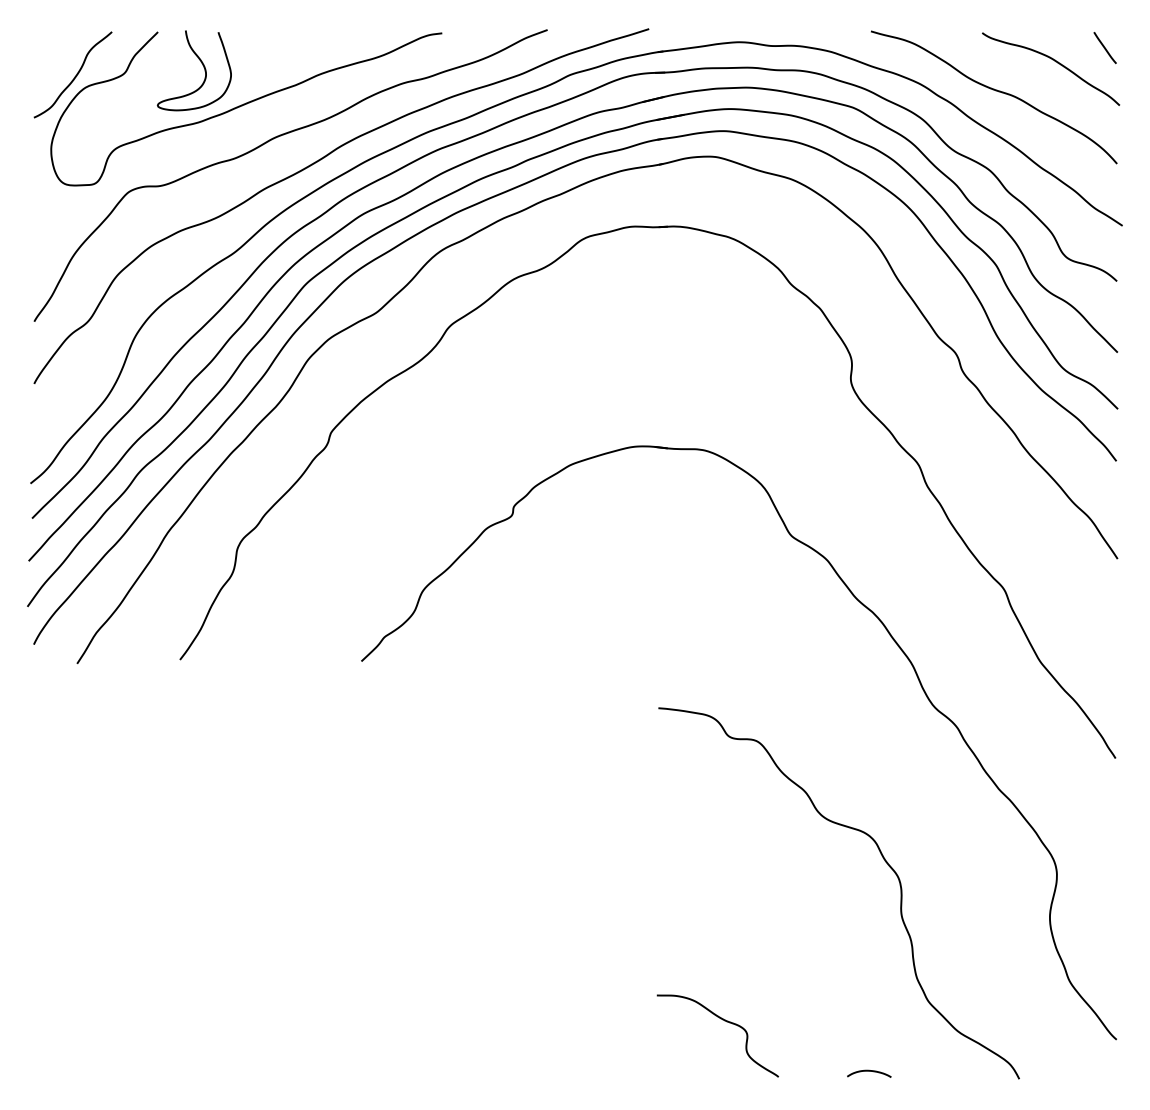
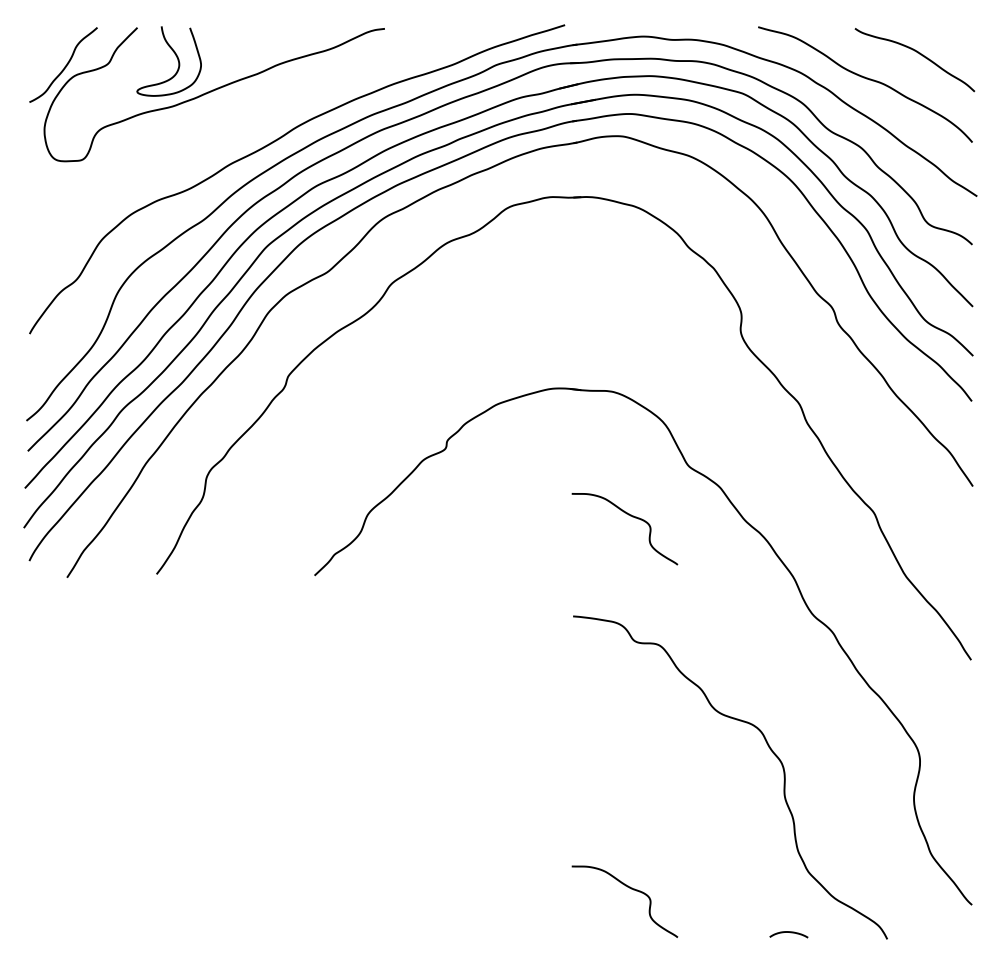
line: (1104, 48) -> (961, 42), removed
curve: (270, 141) -> (235, 123), removed
curve: (724, 593) -> (630, 516), added
curve: (869, 1071) -> (789, 932), moved

